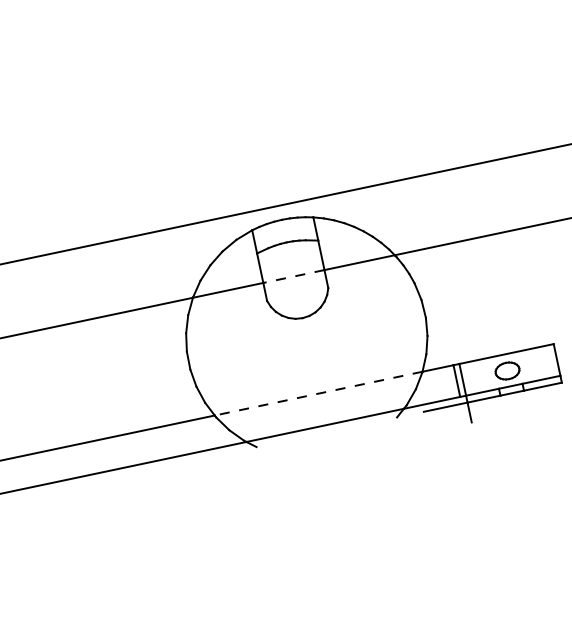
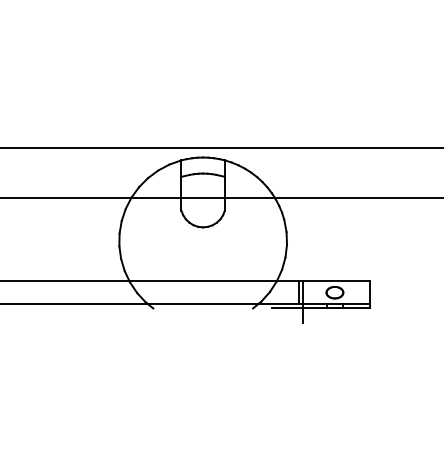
line: (294, 275) -> (203, 197), dashed -> solid
line: (319, 394) -> (203, 281), dashed -> solid

